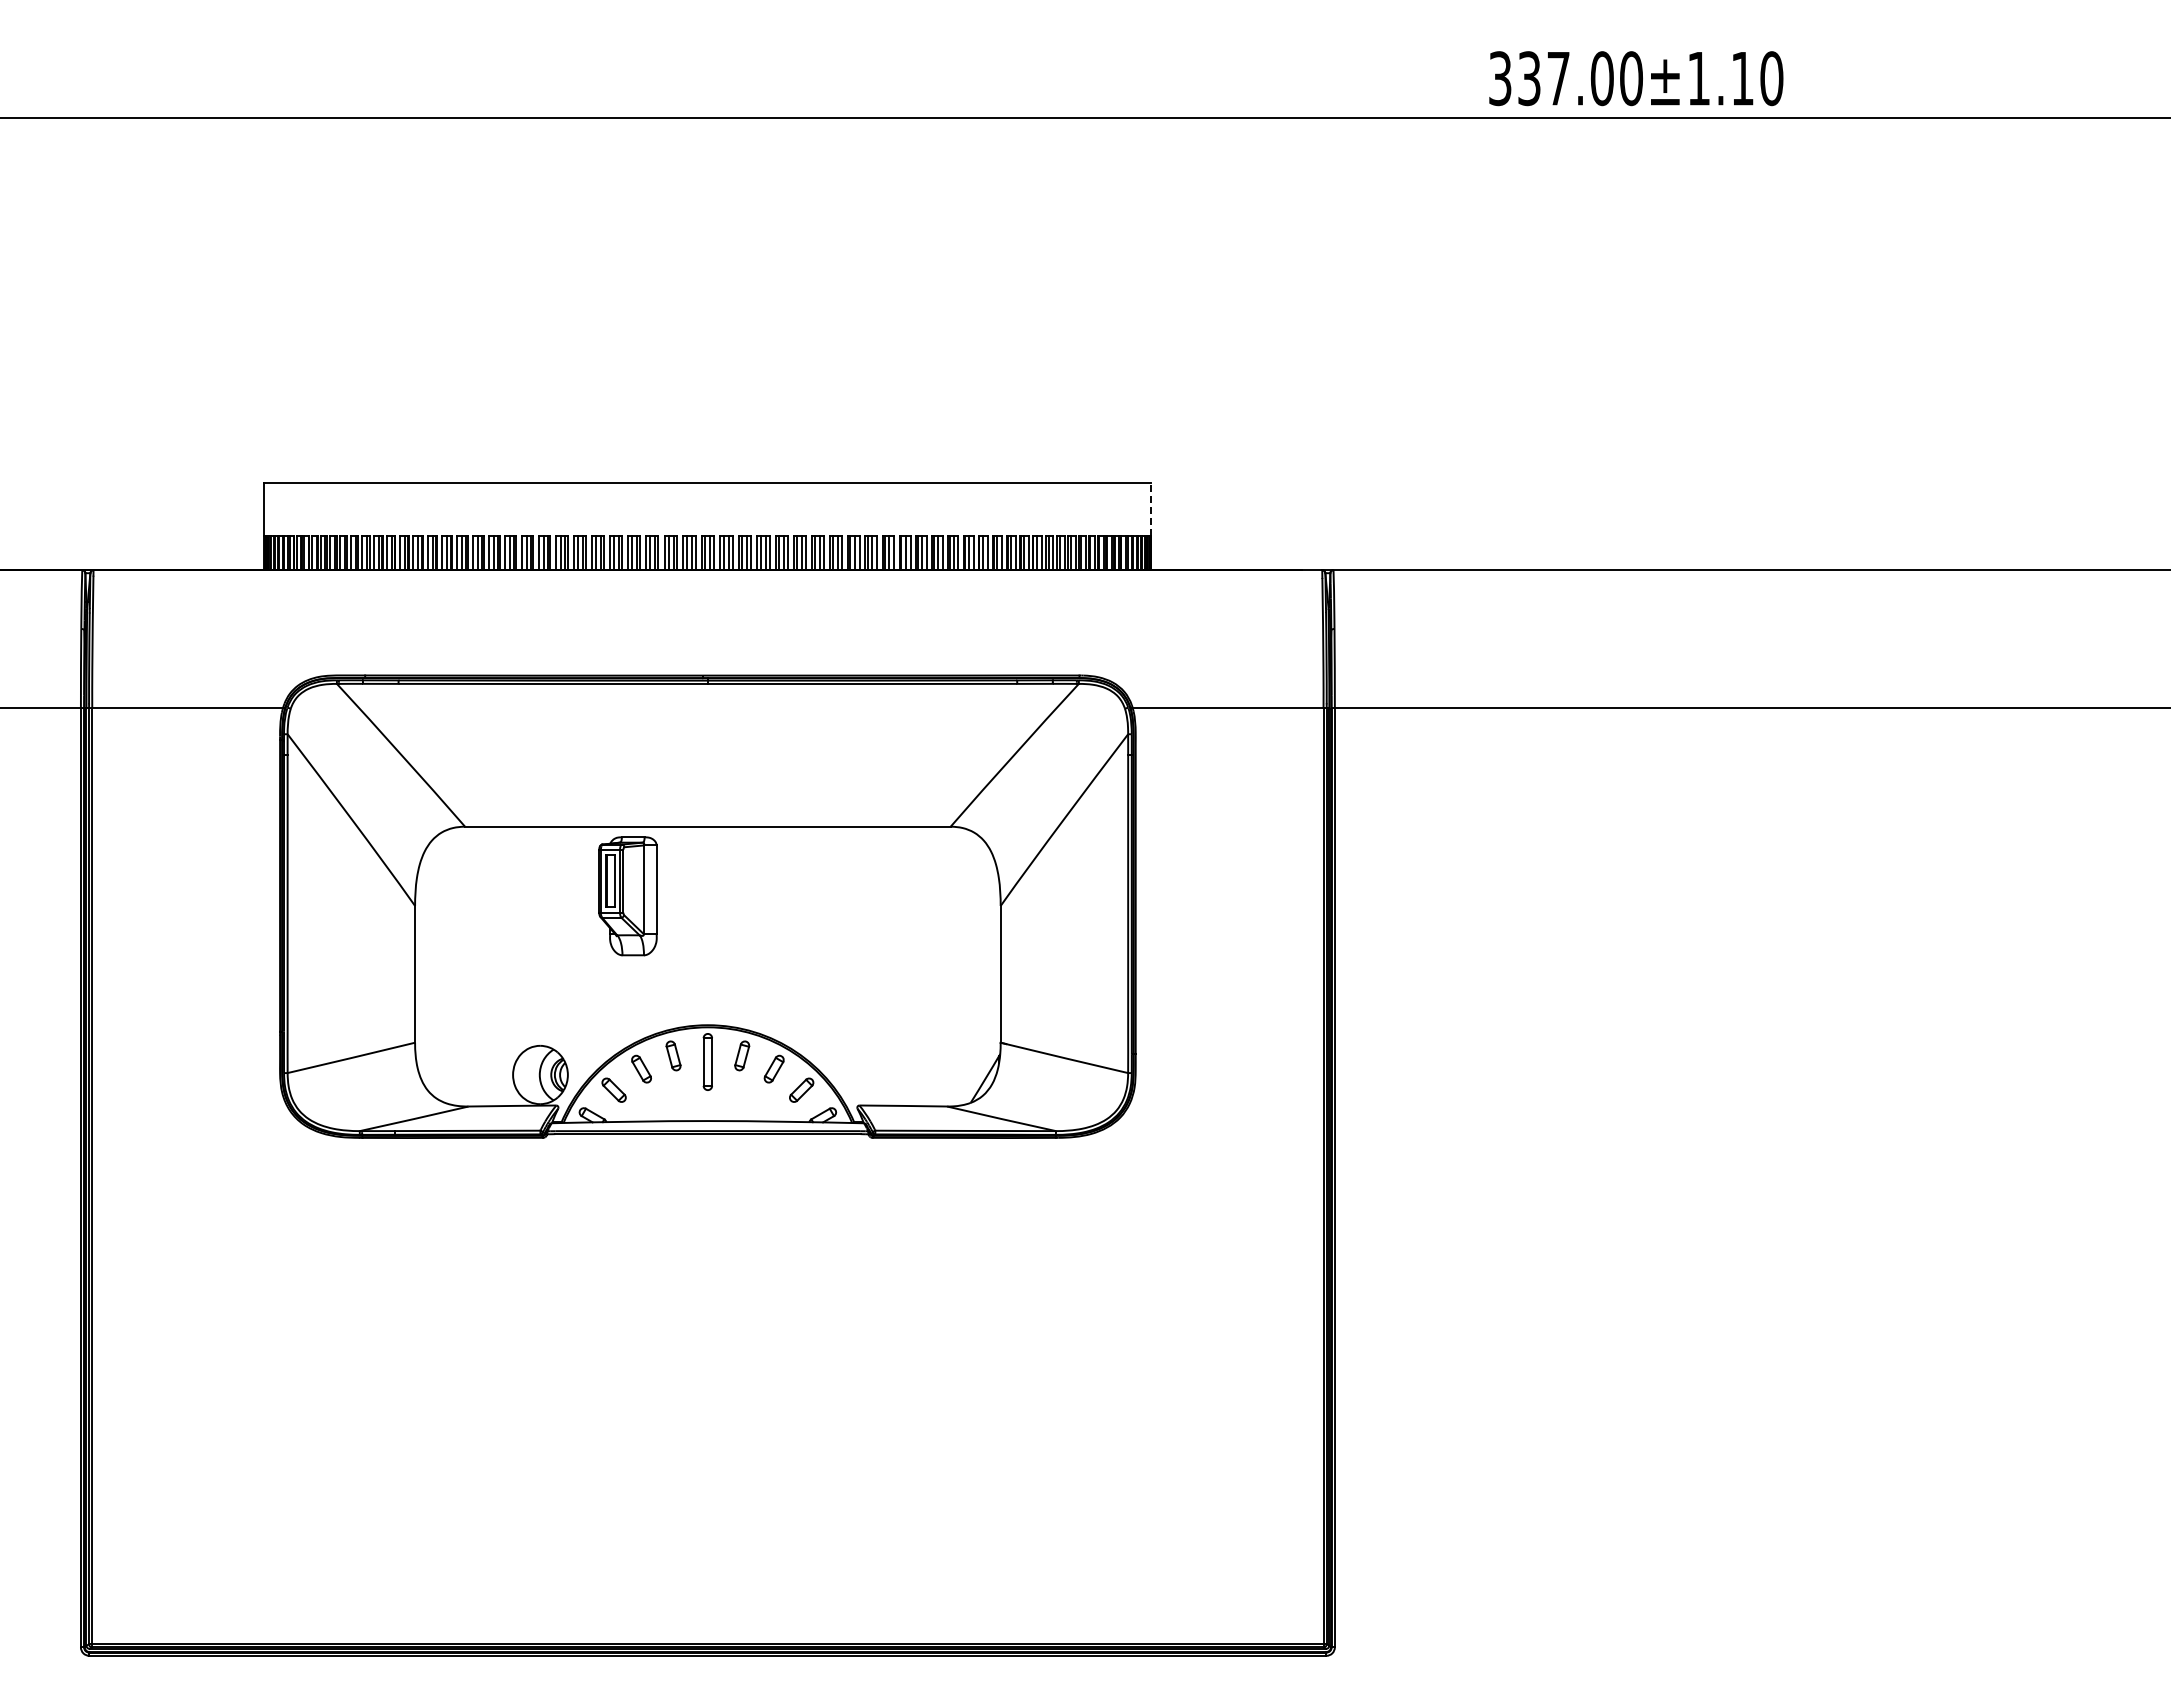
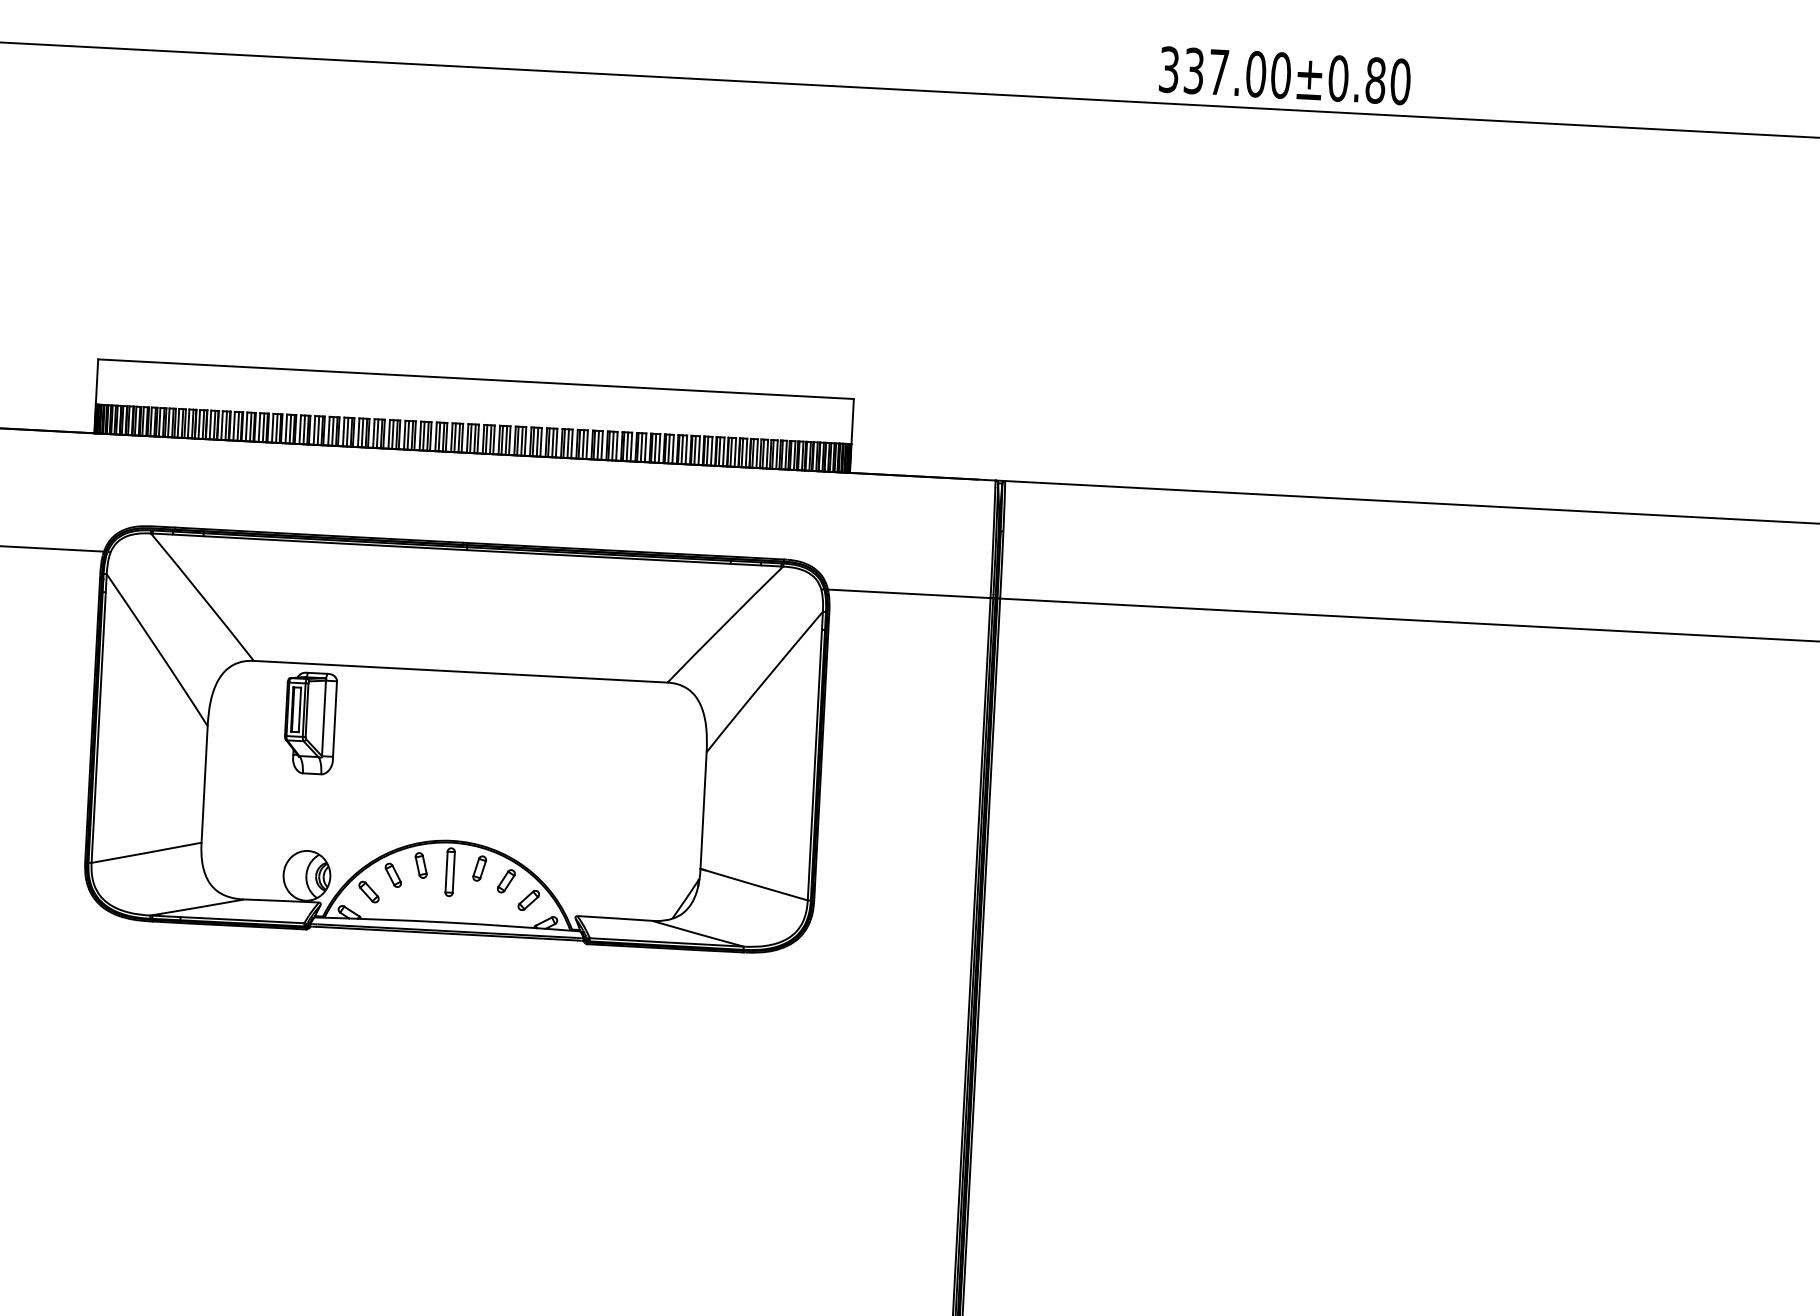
text: (1720, 78) -> (1356, 79), 337.00±1.10 -> 337.00±0.80
line: (1151, 509) -> (852, 421), dashed -> solid
part: (627, 896) -> (309, 723), moved

